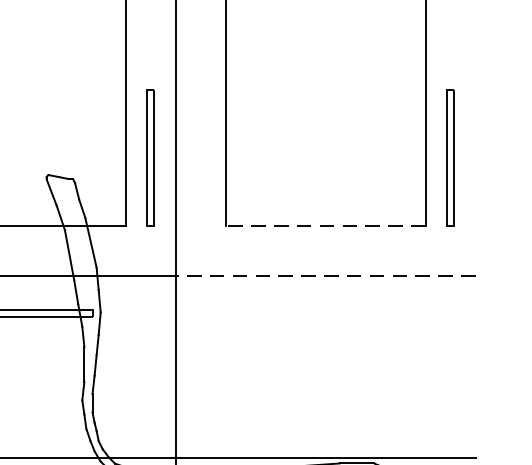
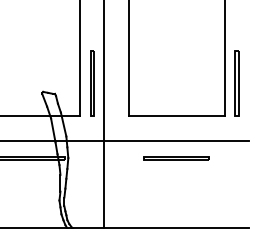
line: (325, 226) -> (176, 116), dashed -> solid
line: (325, 275) -> (176, 140), dashed -> solid
line: (325, 311) -> (176, 157), added

